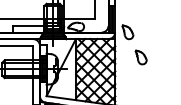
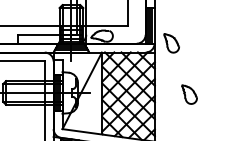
part: (140, 57) -> (188, 94), moved

